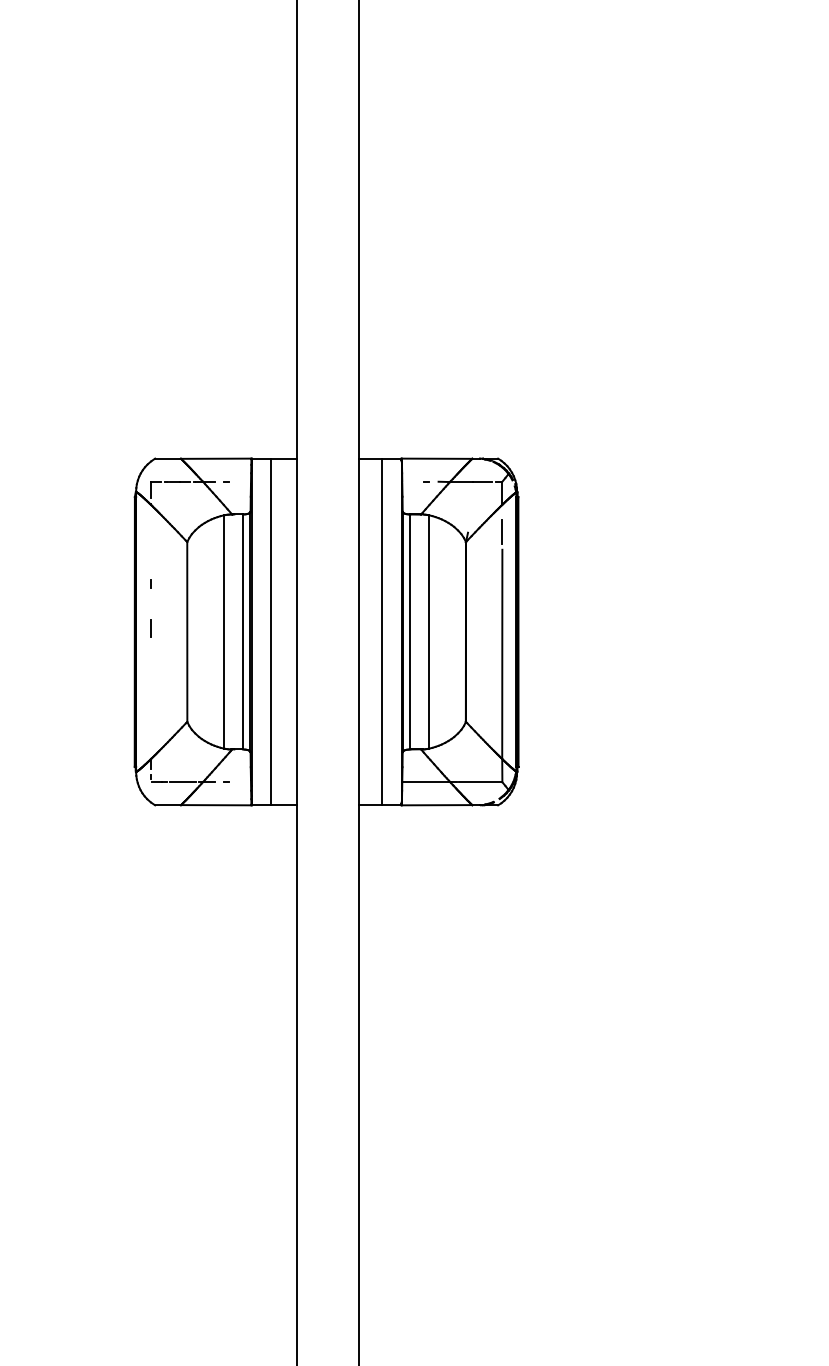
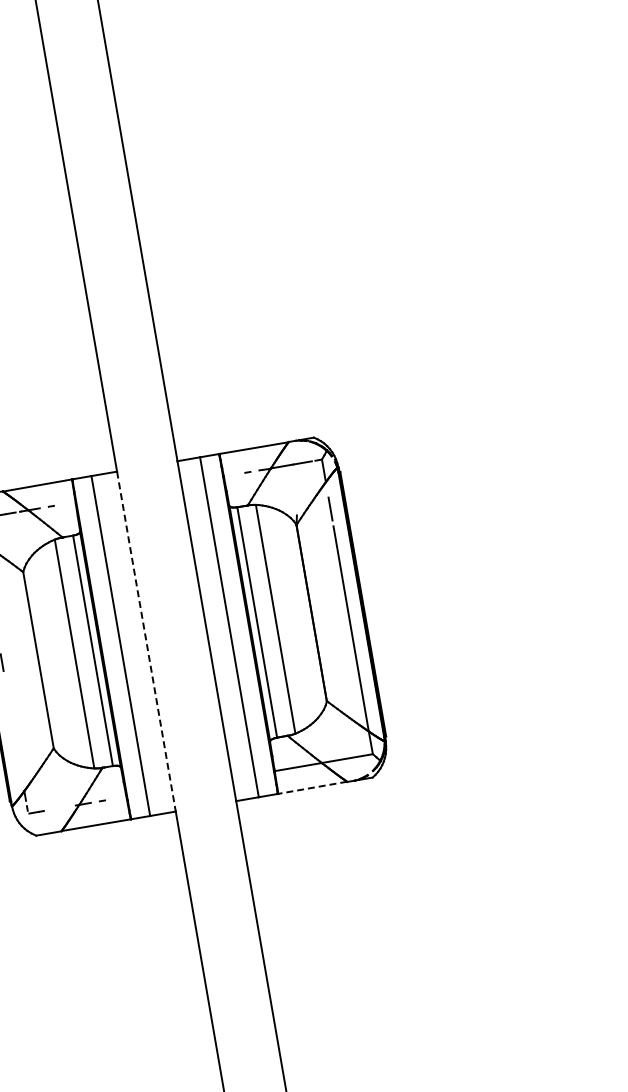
line: (297, 632) -> (146, 642), solid -> dashed
line: (182, 782) -> (59, 808), removed
line: (436, 805) -> (312, 788), solid -> dashed

